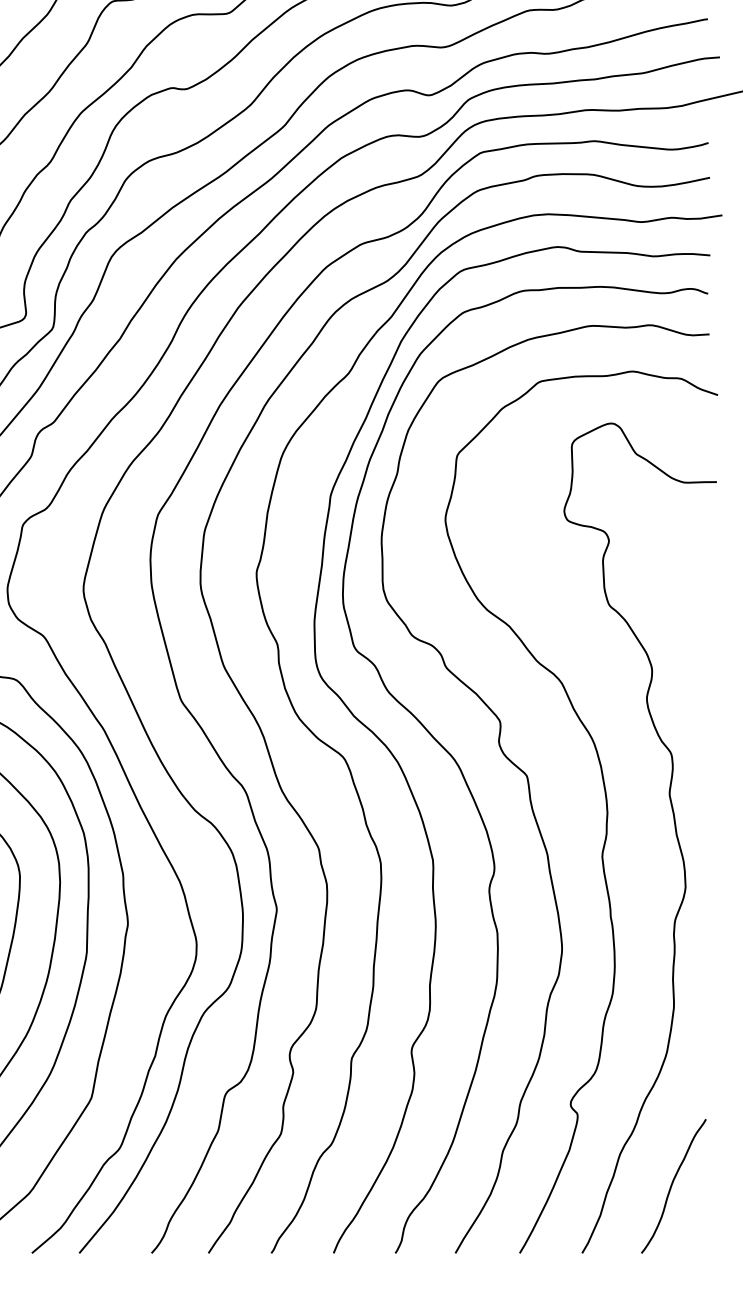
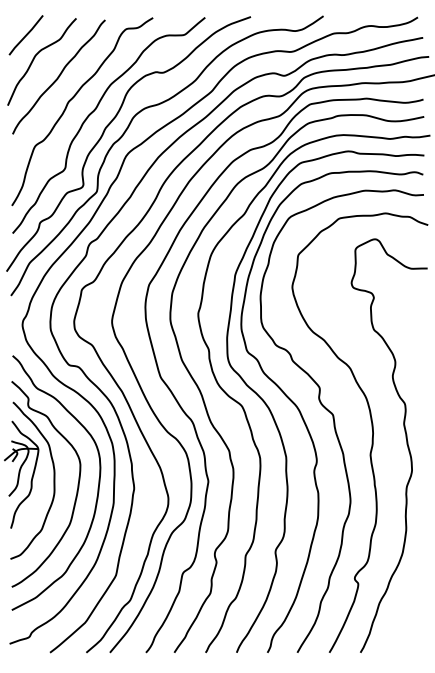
curve: (672, 1186) -> (405, 619), removed

